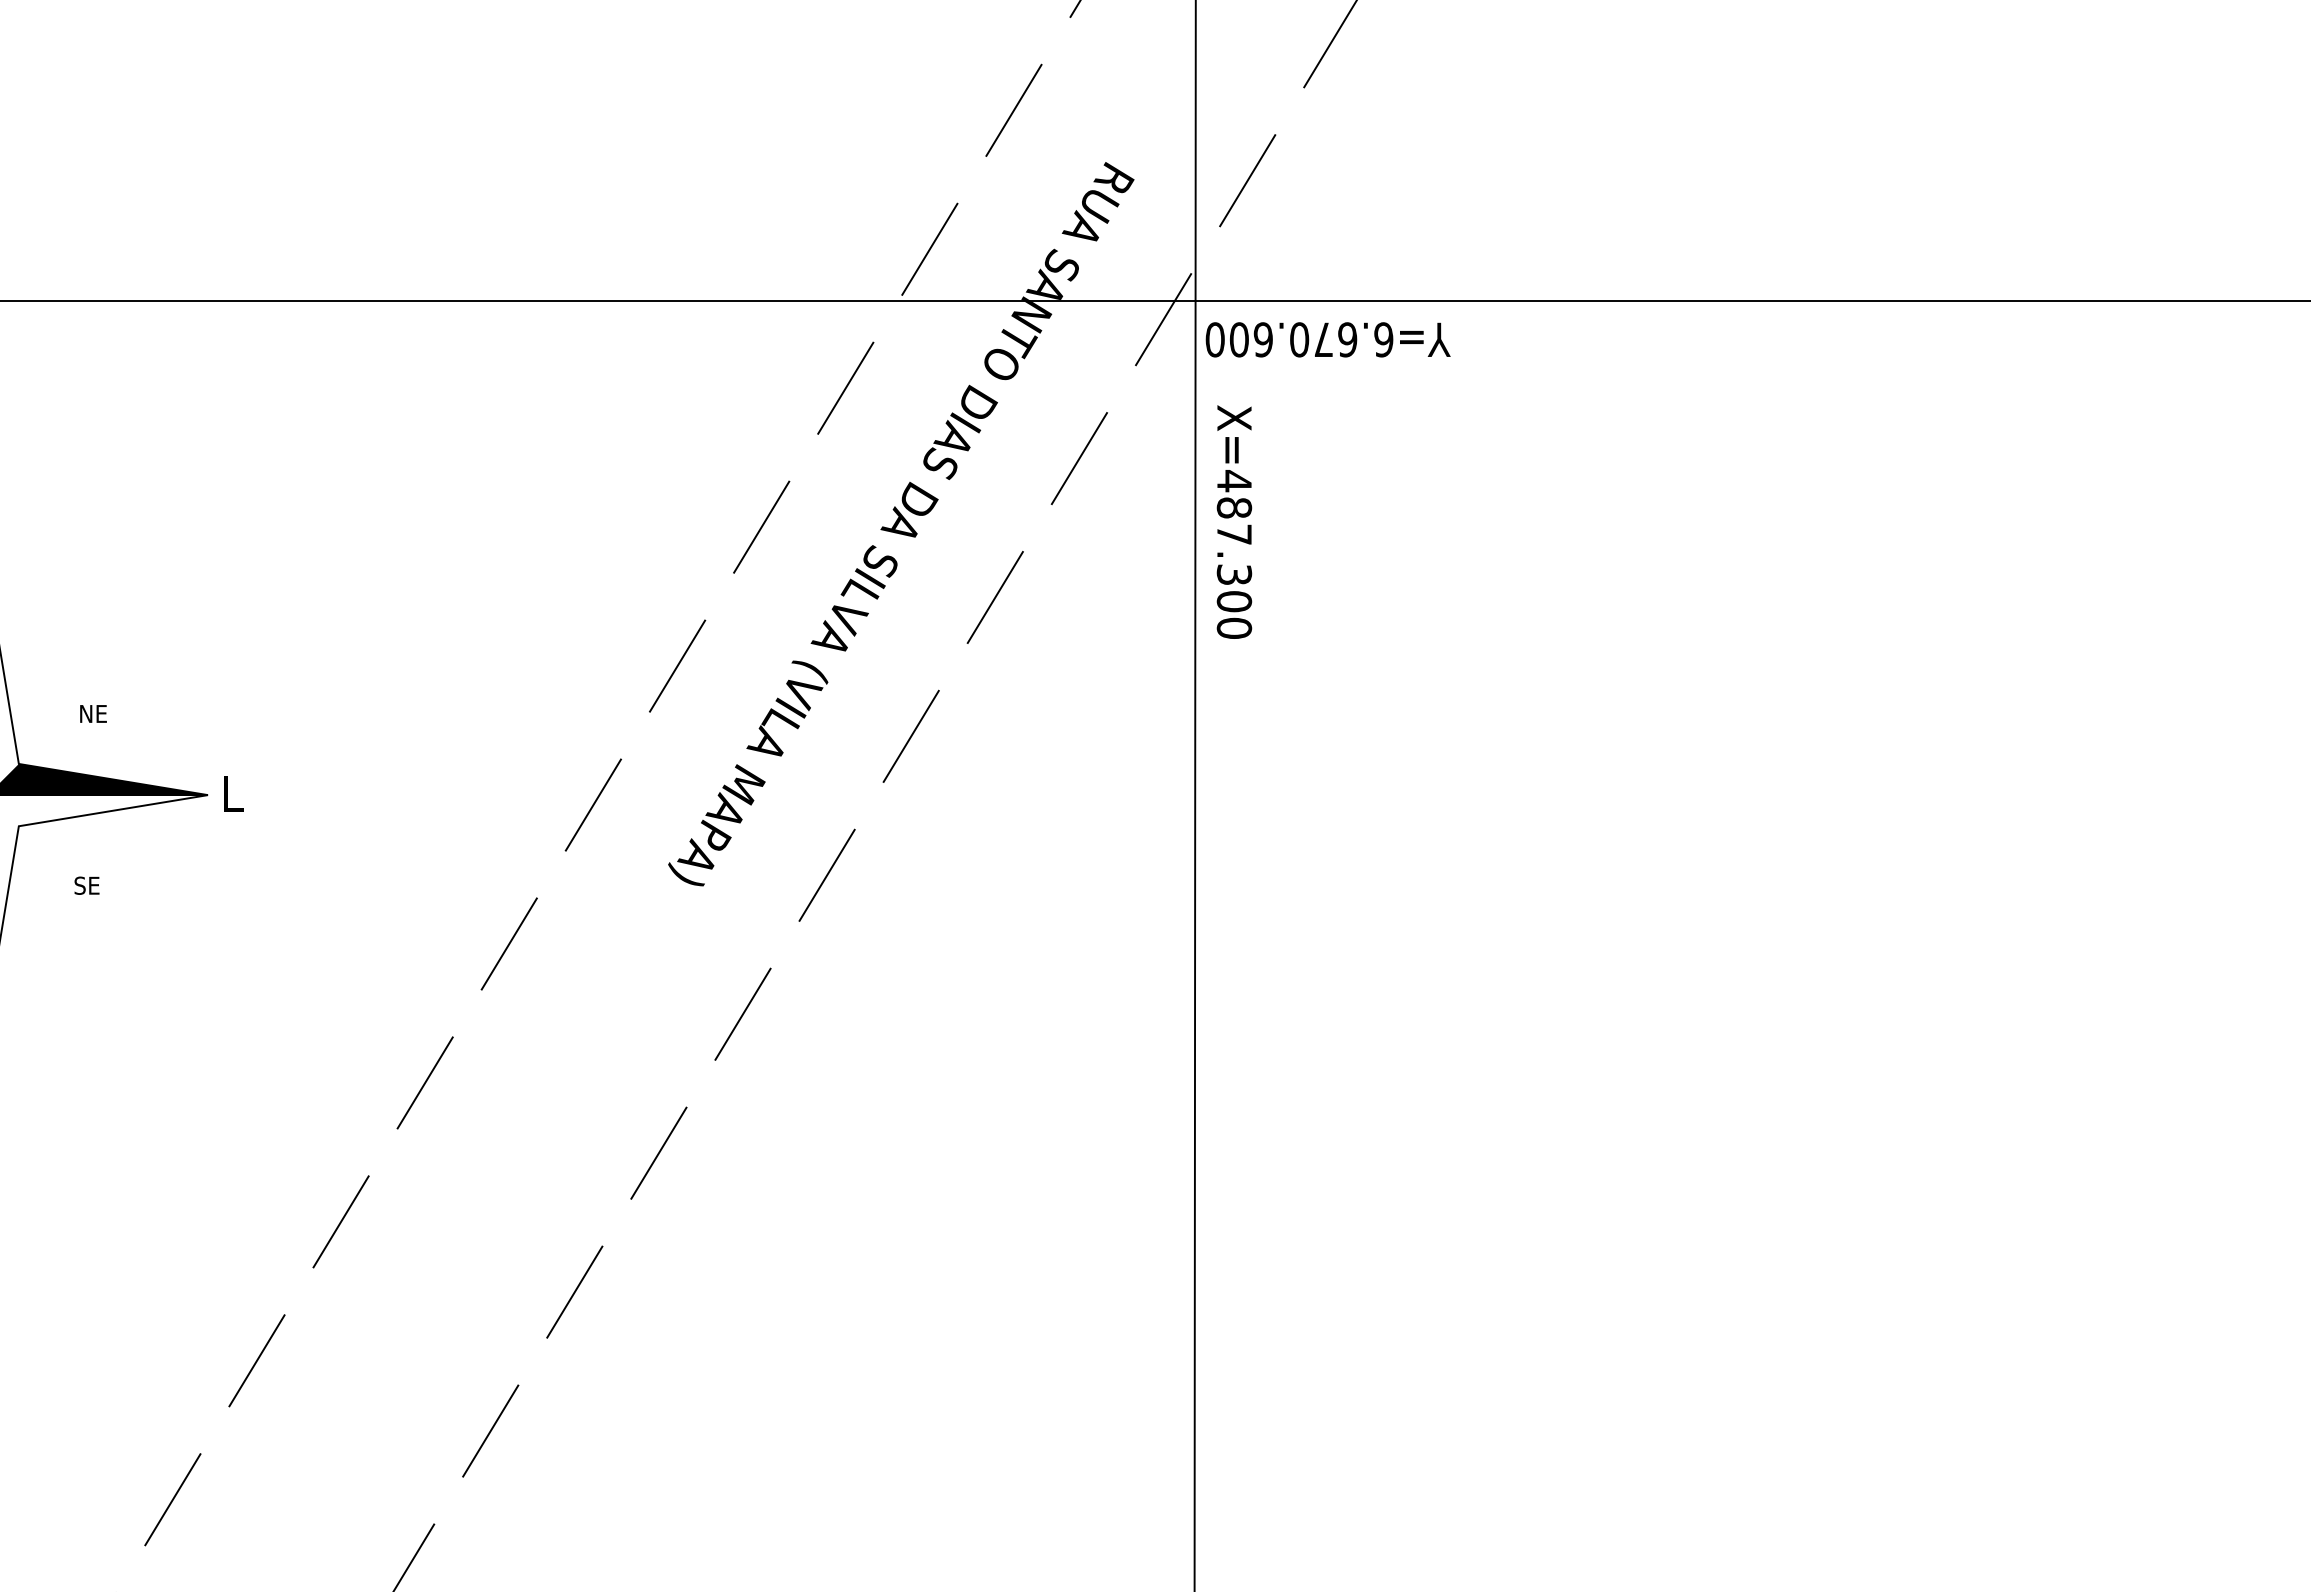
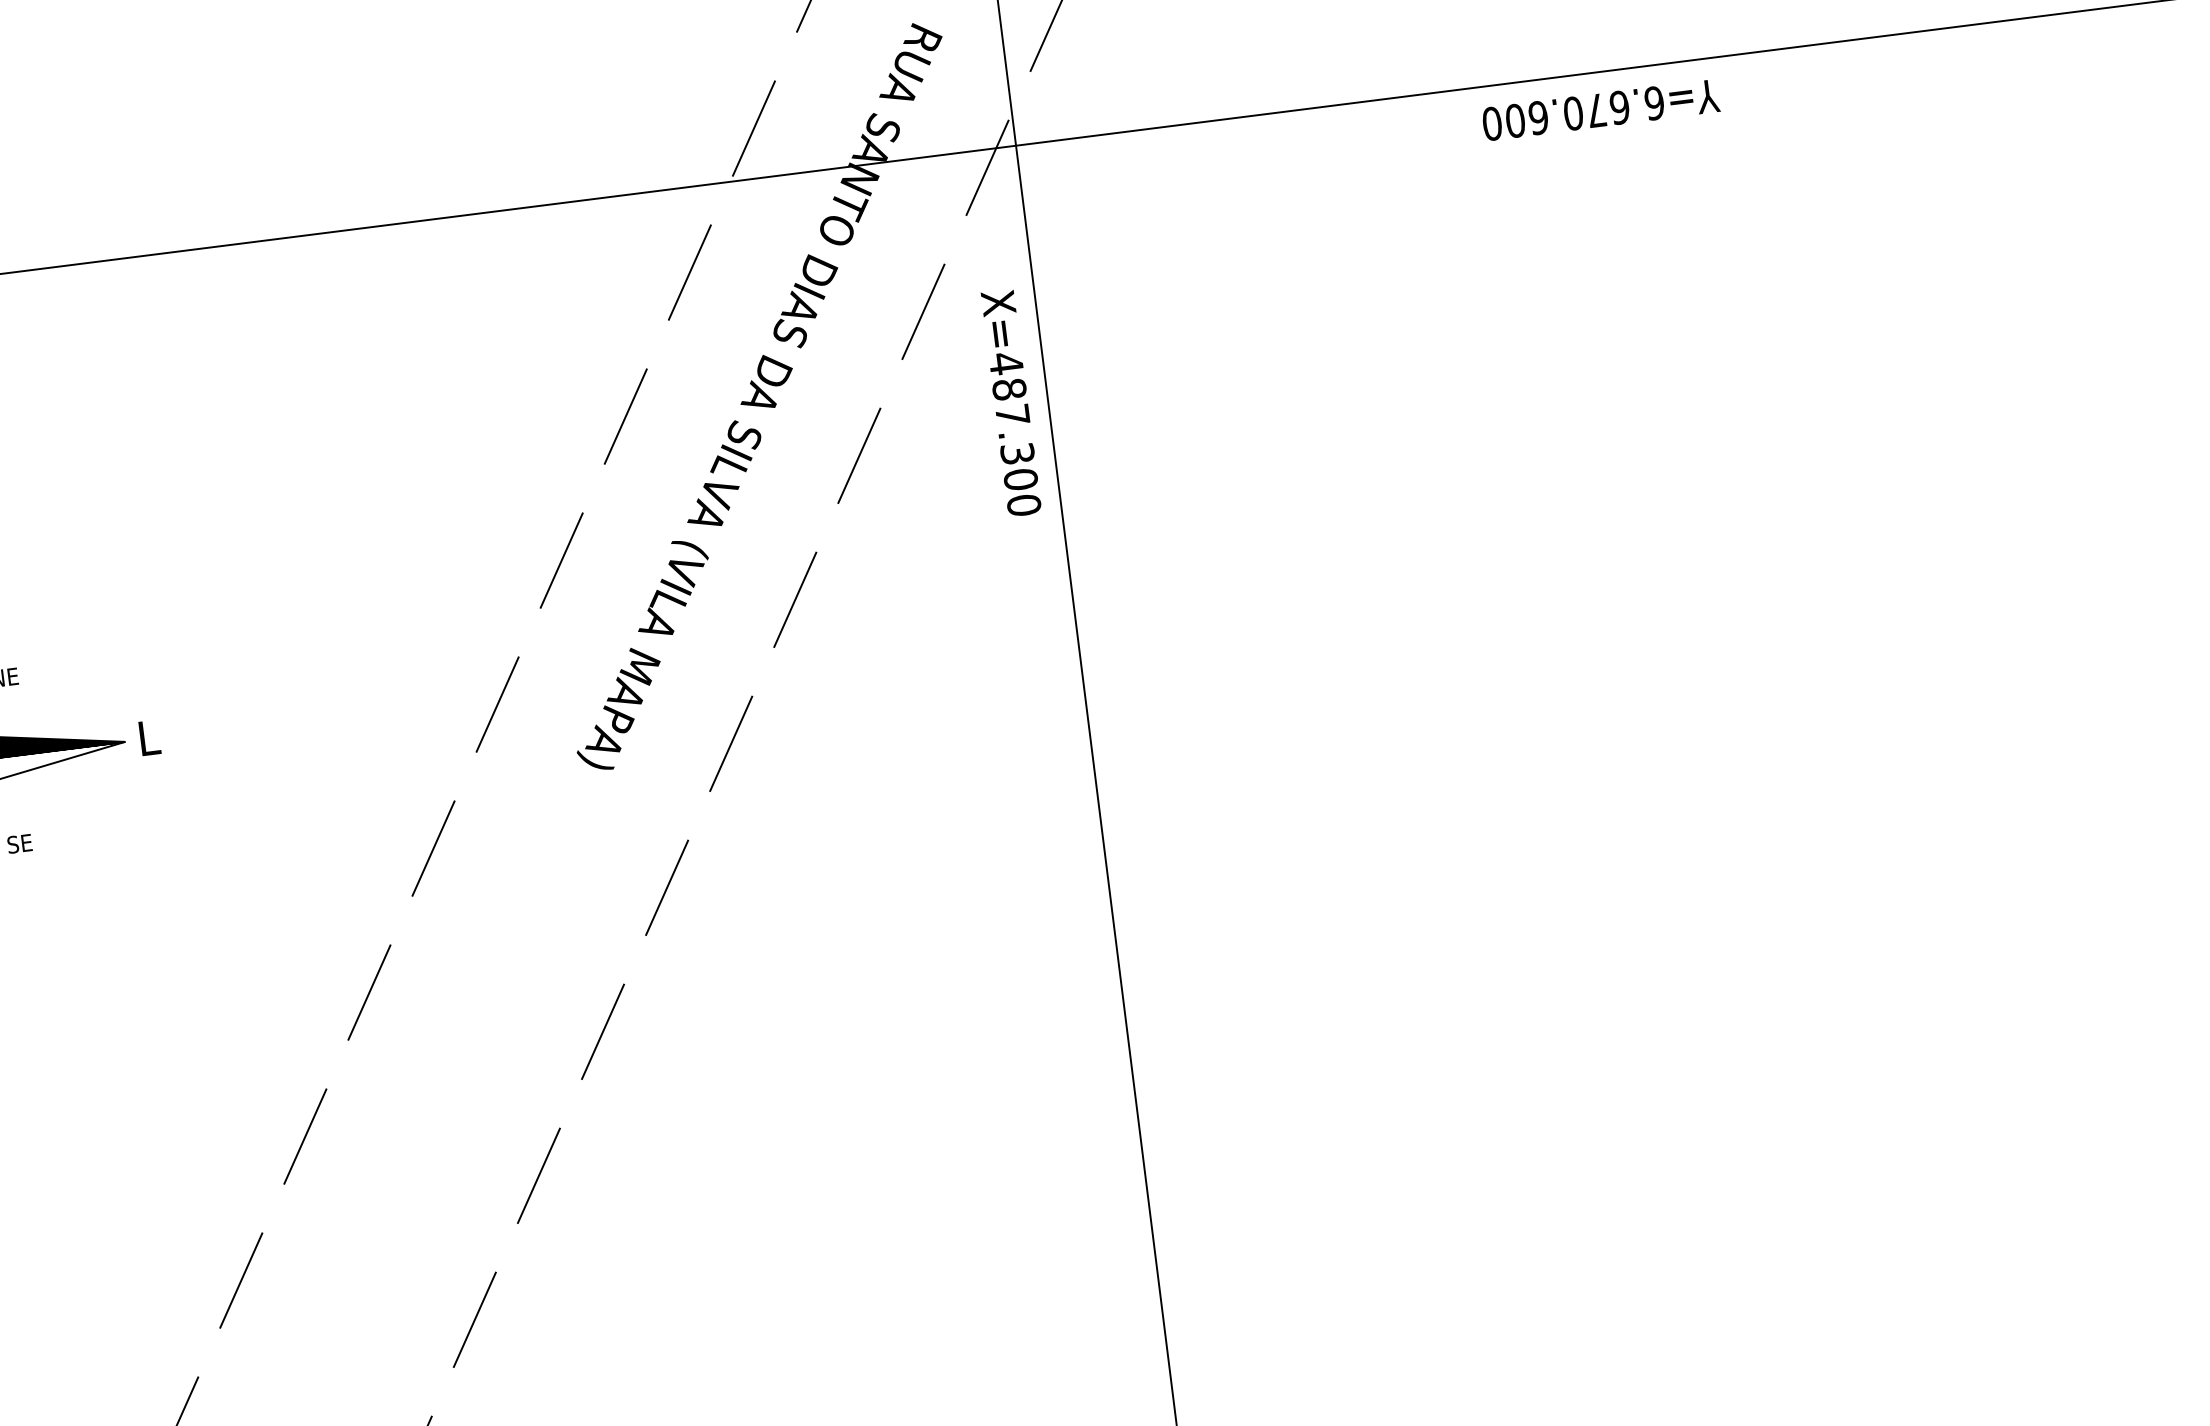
text: (1327, 339) -> (1600, 109), moved
text: (1234, 521) -> (1011, 402), moved

